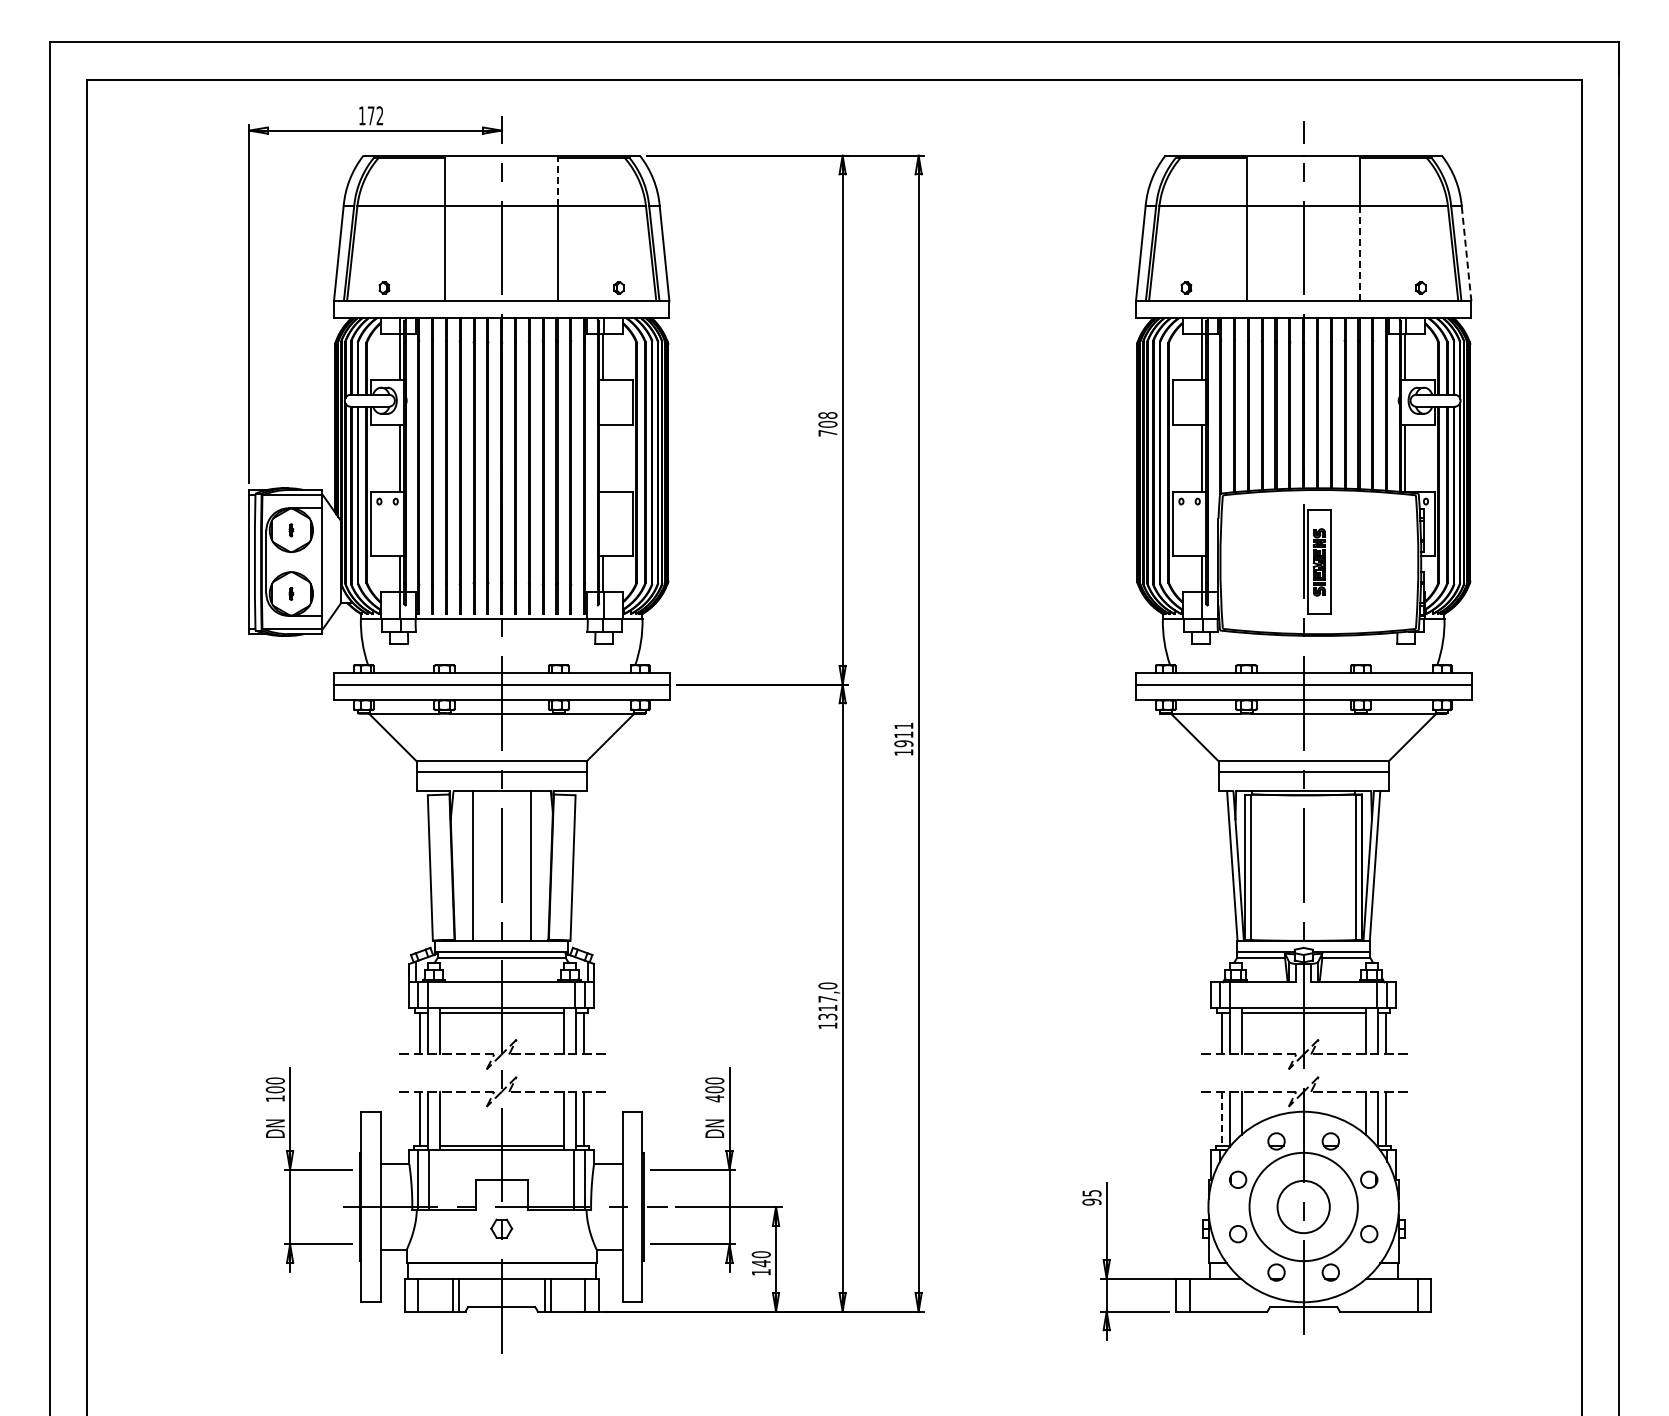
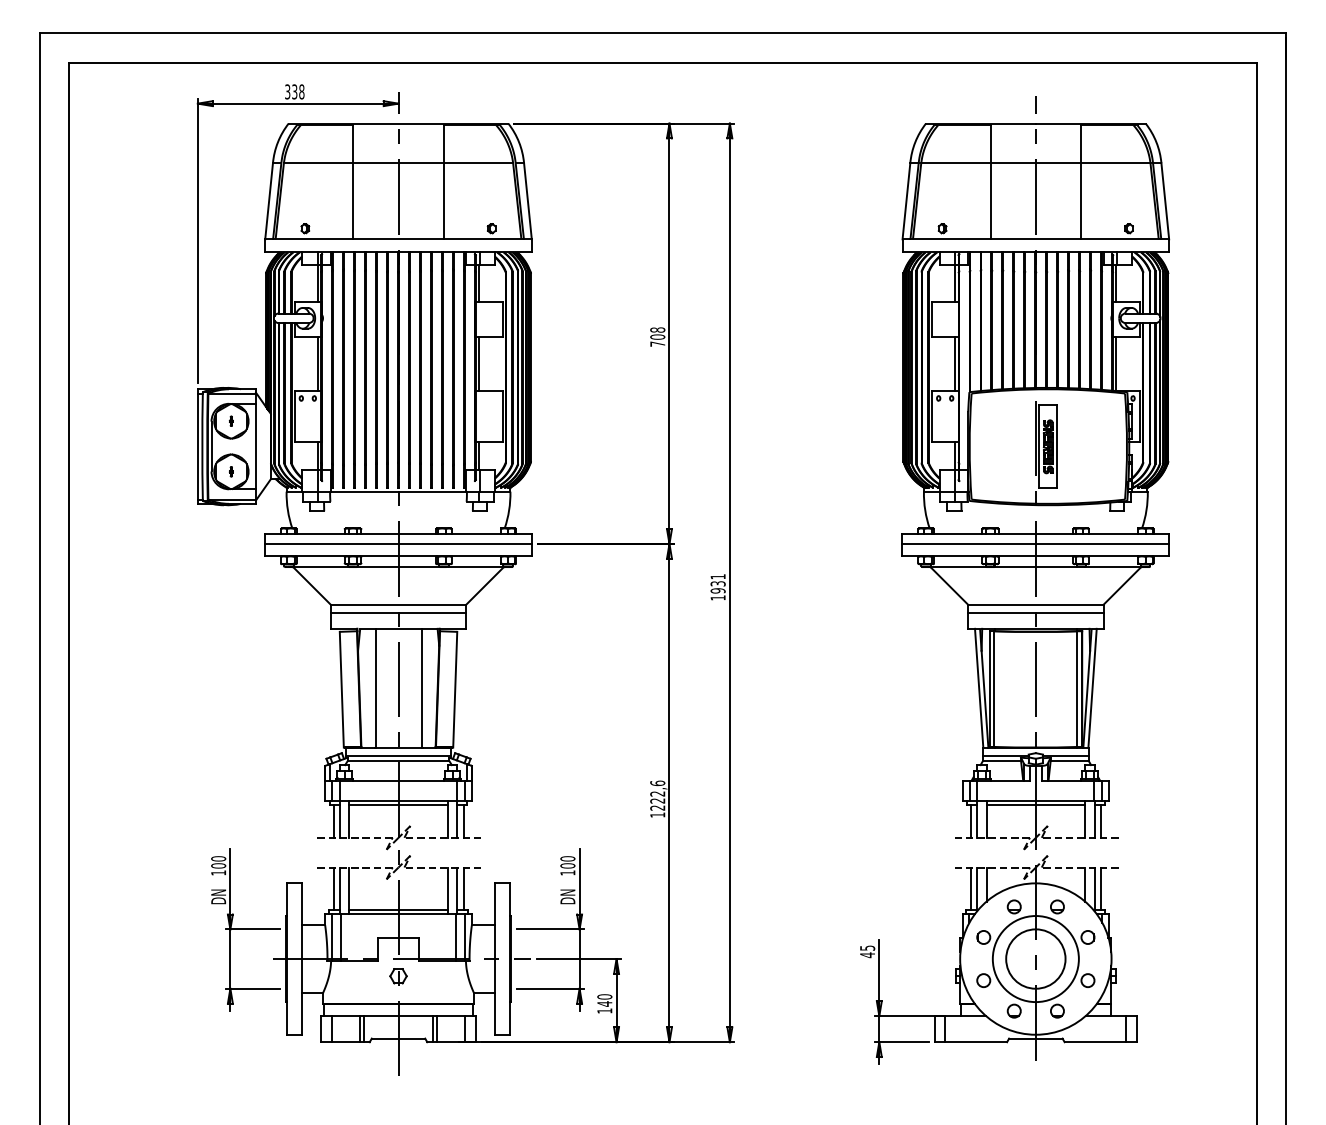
text: (371, 115) -> (295, 91), 172 -> 338
line: (558, 181) -> (443, 144), dashed -> solid
line: (1360, 253) -> (1081, 201), dashed -> solid
line: (1466, 253) -> (1165, 201), dashed -> solid
line: (602, 457) -> (478, 363), added
text: (903, 734) -> (717, 583), 1911 -> 1931
text: (827, 1001) -> (657, 795), 1317,0 -> 1222,6
text: (714, 1098) -> (567, 872), 400 -> 100
line: (1221, 1118) -> (970, 888), dashed -> solid
text: (1091, 1201) -> (867, 954), 95 -> 45
circle: (1303, 1206) -> (1035, 958), size x1.43

